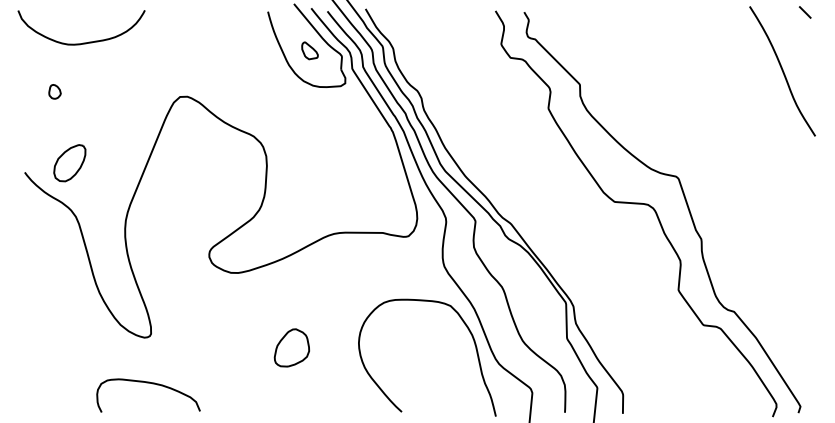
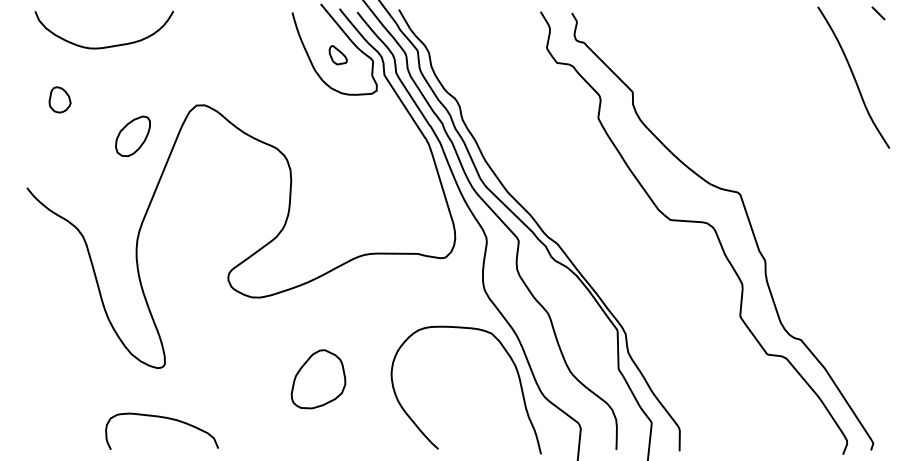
curve: (83, 42) -> (106, 46), moved
part: (54, 91) -> (59, 99), size x1.67
part: (69, 163) -> (132, 136), moved
part: (291, 347) -> (318, 378), size x1.43

